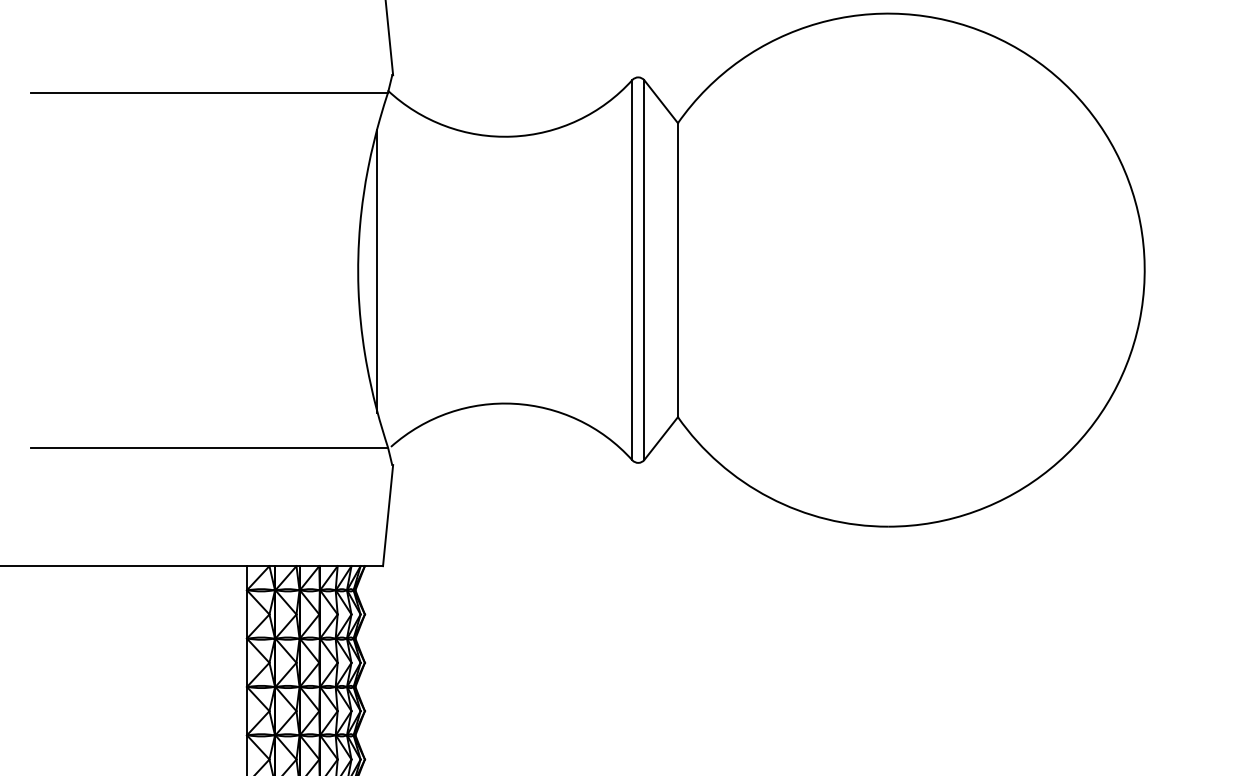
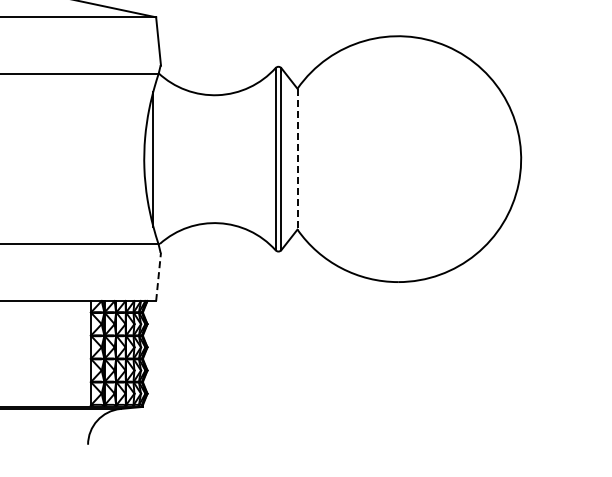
line: (677, 270) -> (297, 159), solid -> dashed
line: (387, 514) -> (158, 276), solid -> dashed

